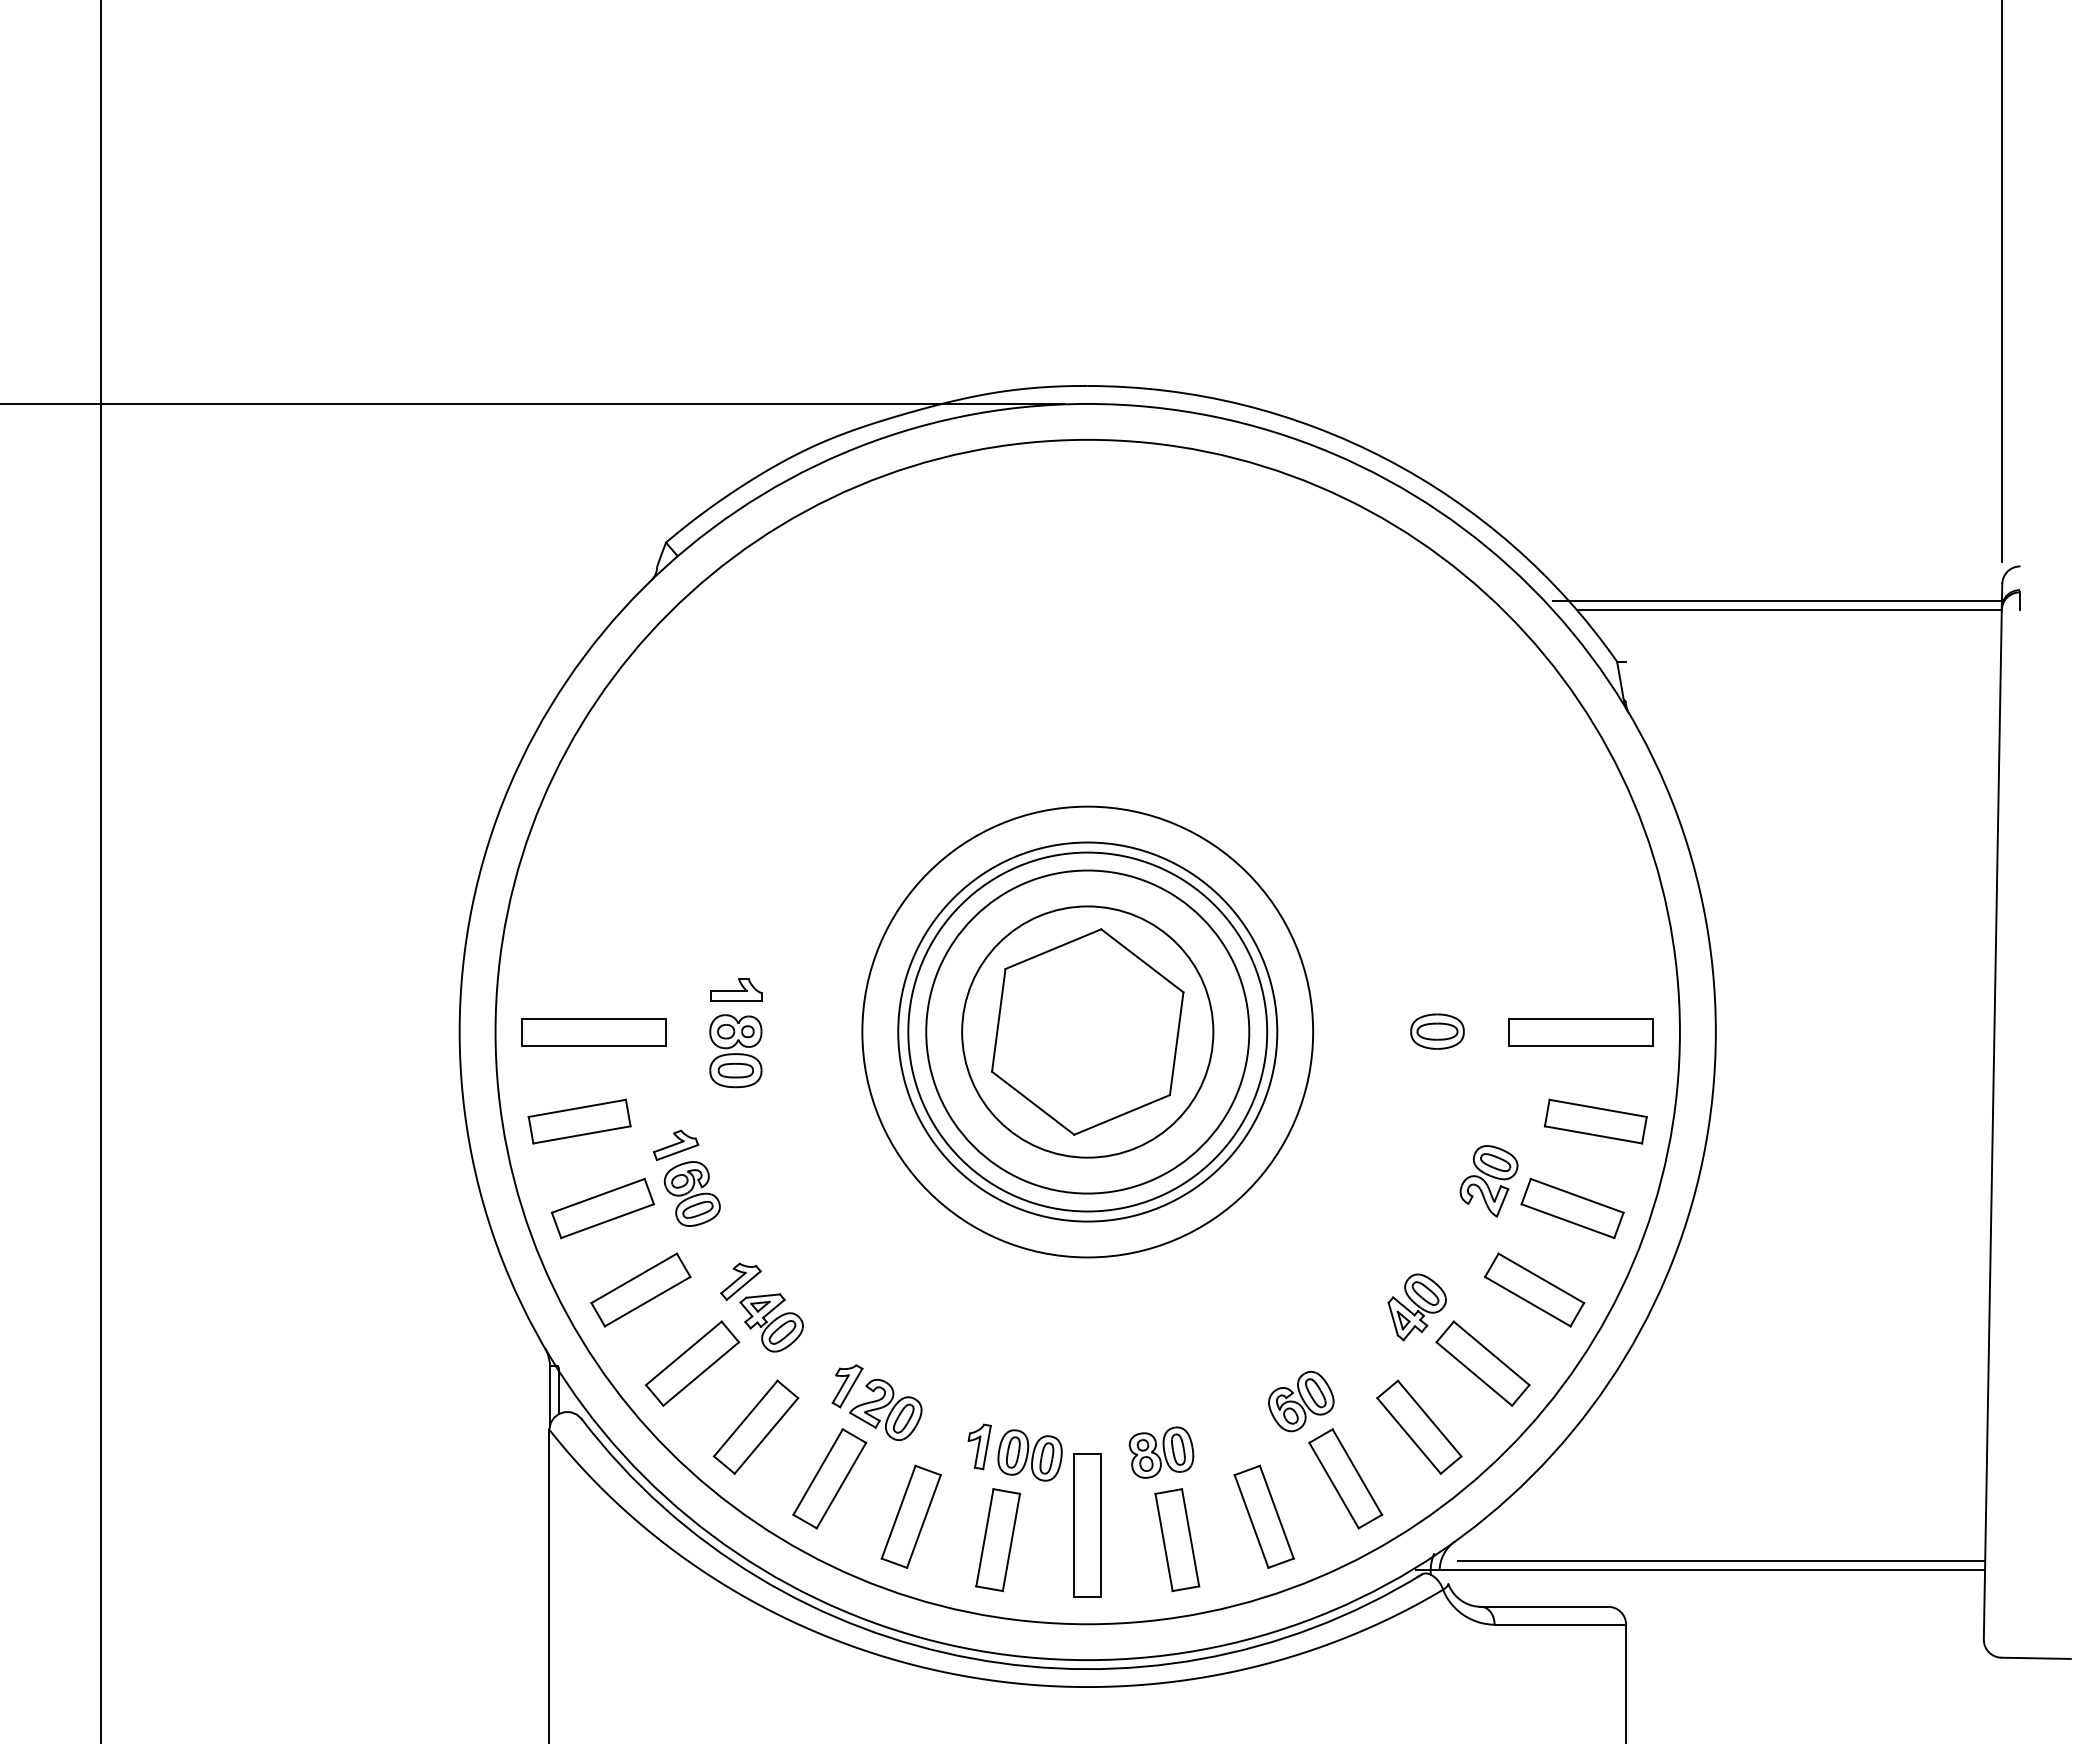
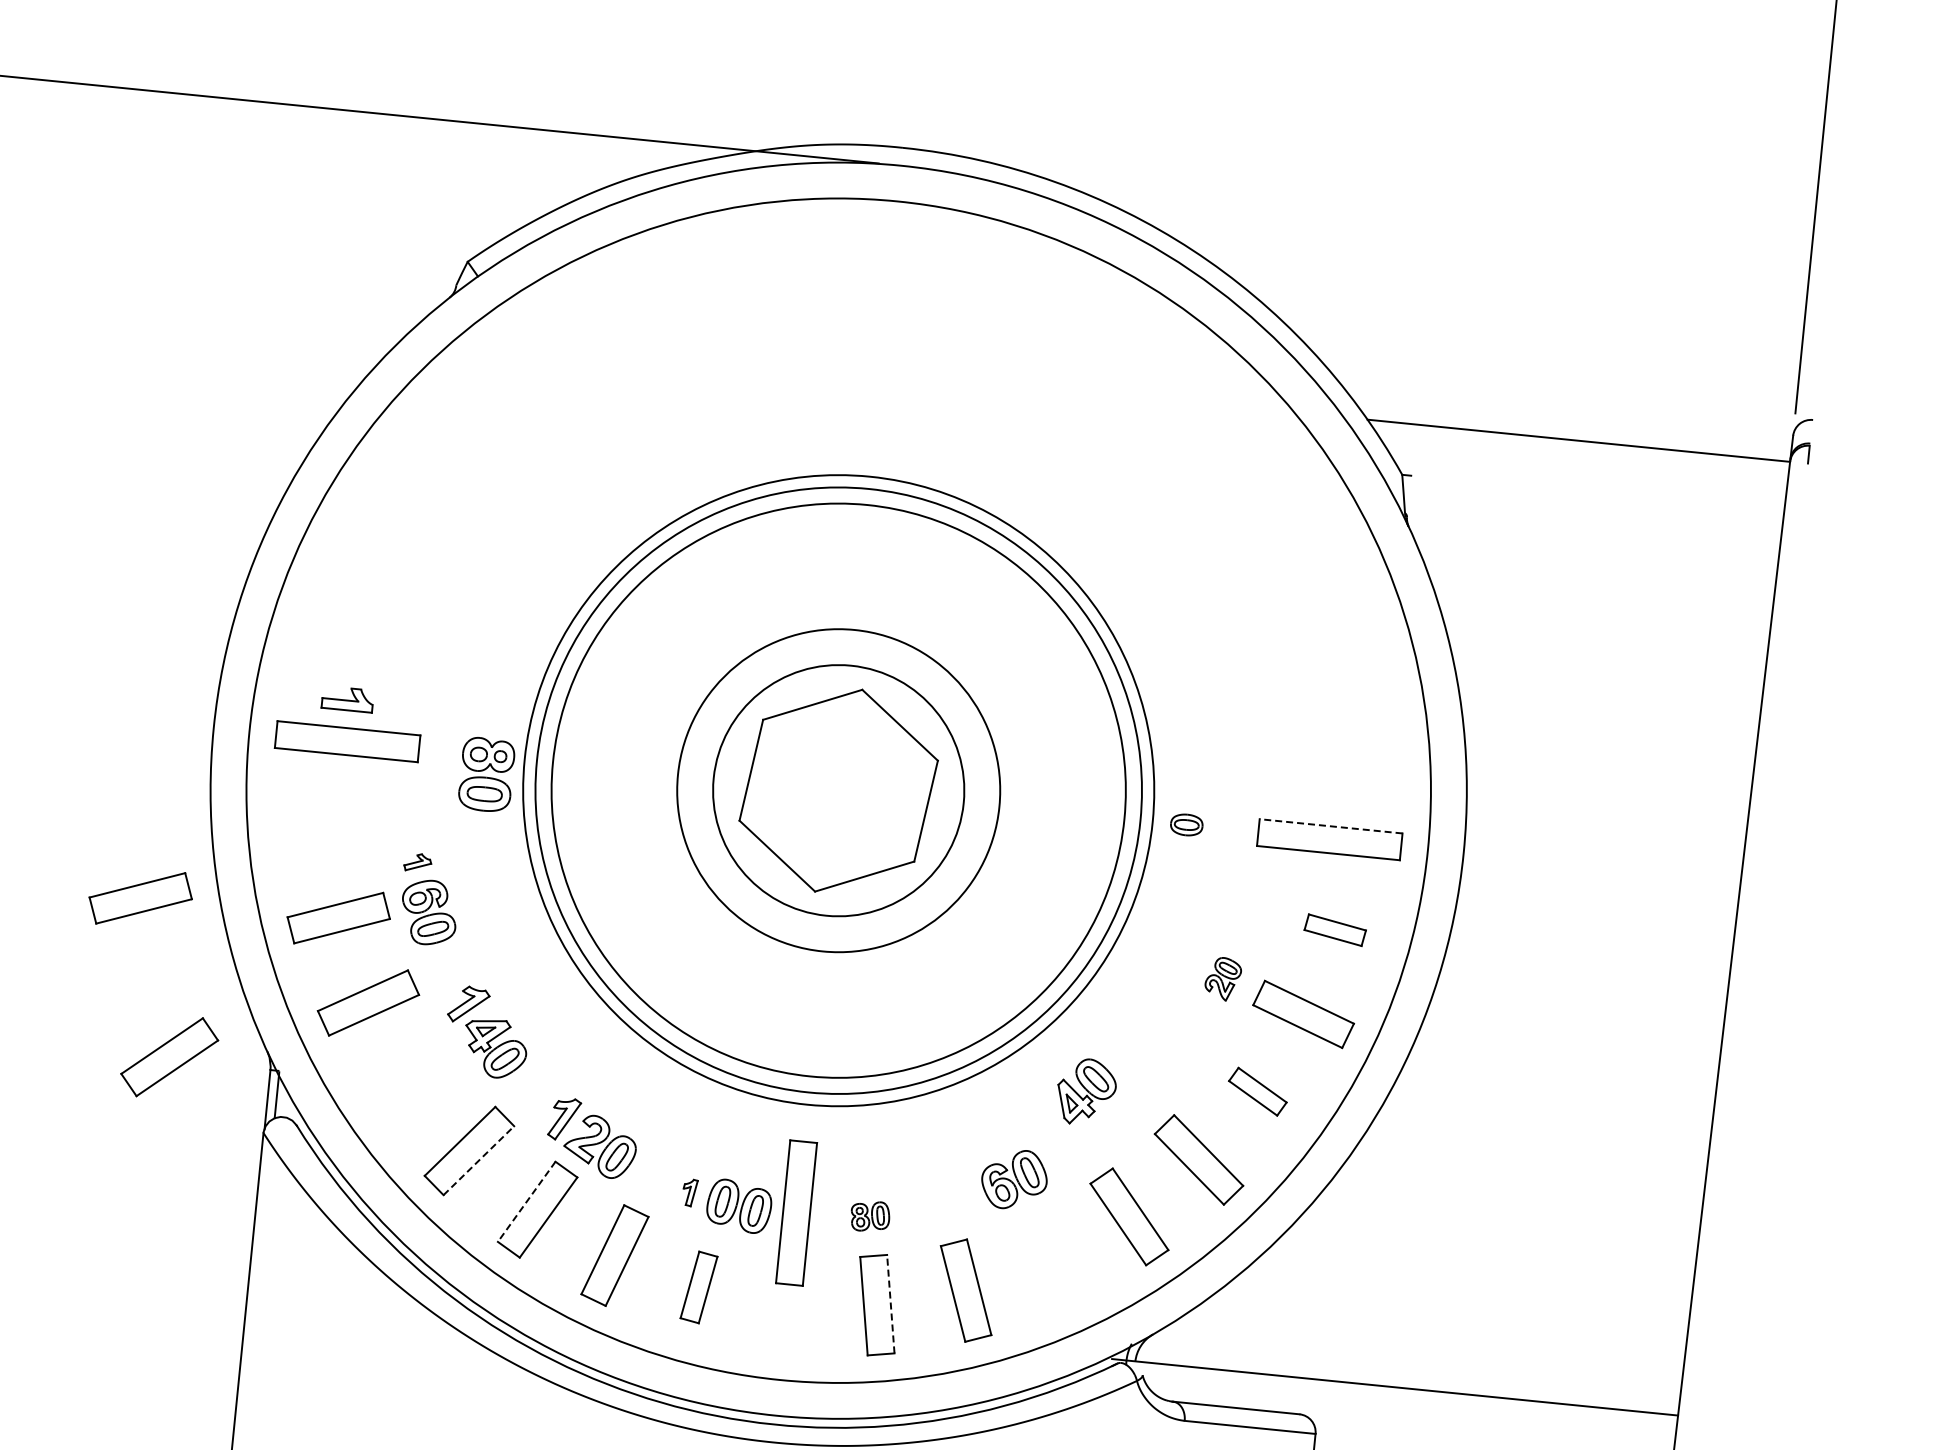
line: (1776, 601) -> (1566, 430), removed
part: (736, 989) -> (348, 698), moved
line: (1581, 1018) -> (1331, 826), solid -> dashed
circle: (1087, 1031) -> (838, 790), size x1.4
circle: (1087, 1031) -> (838, 790), size x1.6
circle: (1087, 1031) -> (838, 790), size x1.6
part: (1437, 1031) -> (1186, 824), size x0.6
part: (579, 1121) -> (324, 829), removed
part: (1595, 1121) -> (1335, 930), size x0.6
part: (676, 1145) -> (418, 862), size x0.6
part: (1488, 1181) -> (1222, 979), size x0.6
part: (403, 1208) -> (140, 898), added
part: (1534, 1289) -> (1257, 1091), size x0.6
part: (1416, 1307) -> (1085, 1092), moved
part: (692, 1363) -> (169, 1057), moved
line: (766, 1435) -> (478, 1160), solid -> dashed
part: (979, 1446) -> (689, 1192), size x0.6
part: (1161, 1452) -> (870, 1216), size x0.6
line: (817, 1472) -> (526, 1202), solid -> dashed
part: (1345, 1478) -> (1050, 1260), removed
part: (1087, 1525) -> (796, 1213), moved
line: (1190, 1537) -> (890, 1303), solid -> dashed
part: (997, 1540) -> (698, 1287), size x0.7
line: (1721, 1561) -> (1416, 1380), removed

